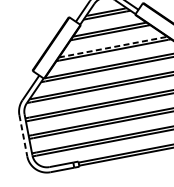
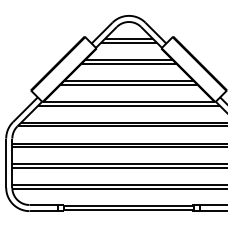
line: (113, 46) -> (129, 80), dashed -> solid
line: (23, 135) -> (6, 163), dashed -> solid

